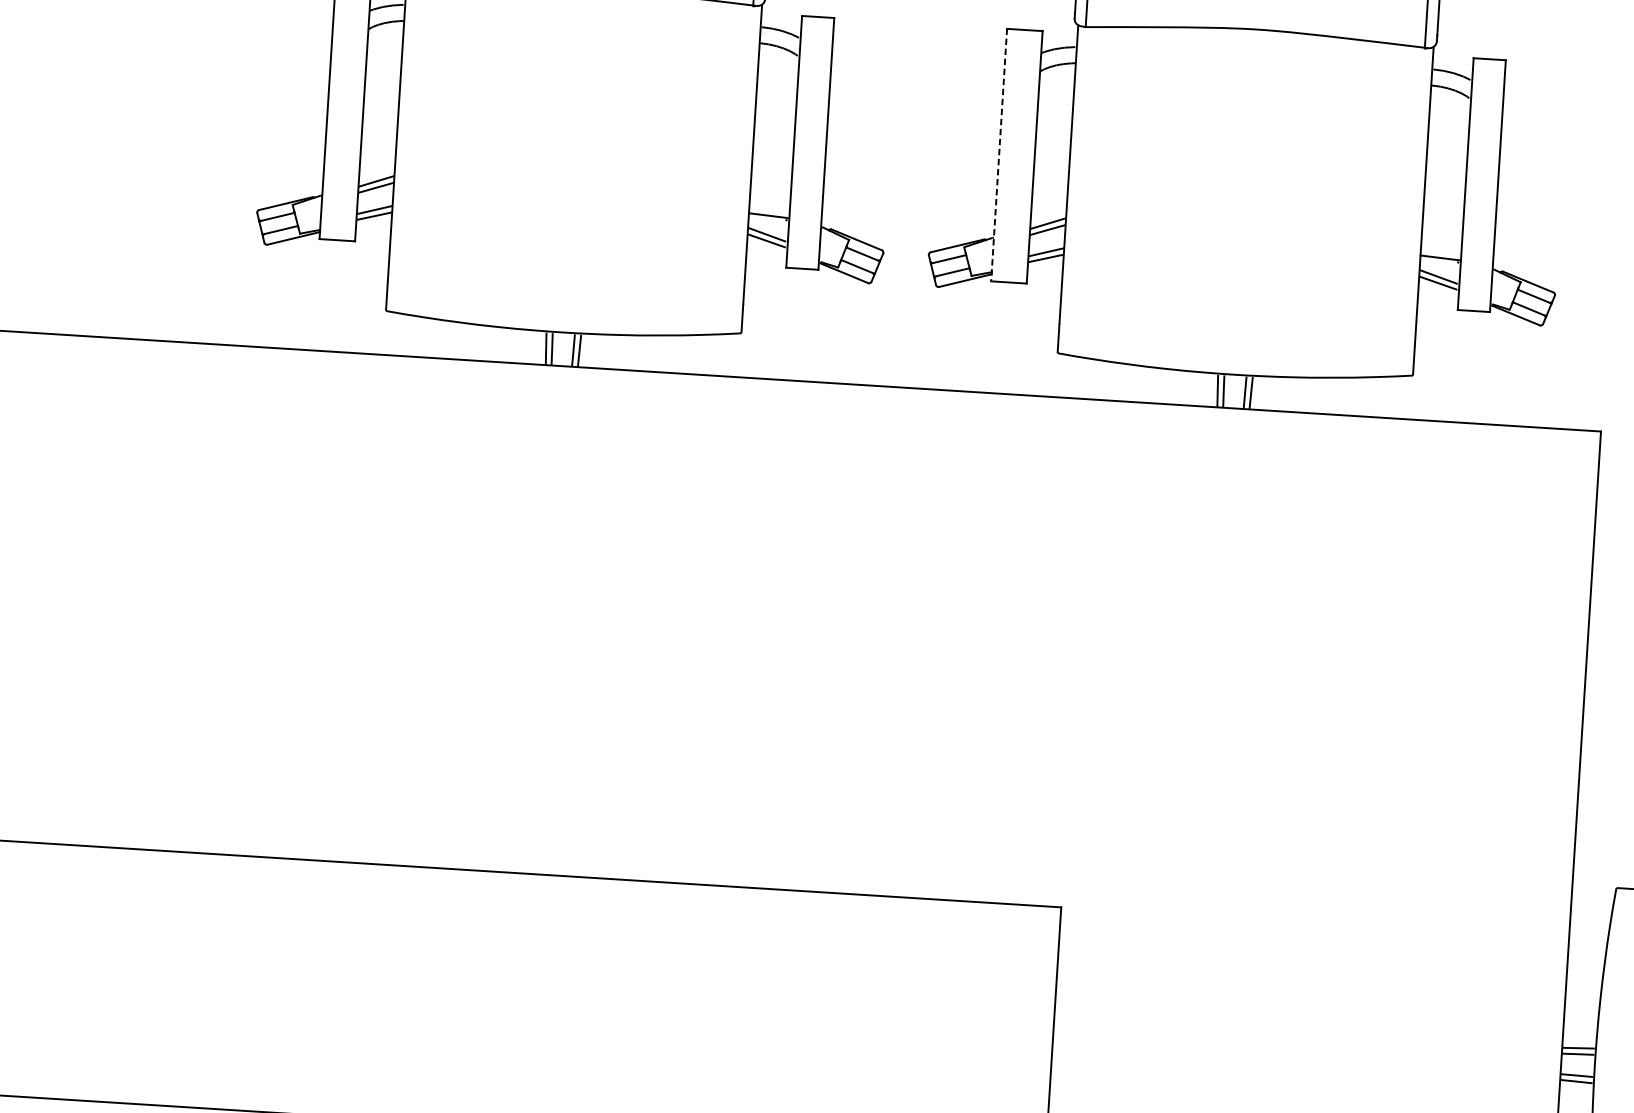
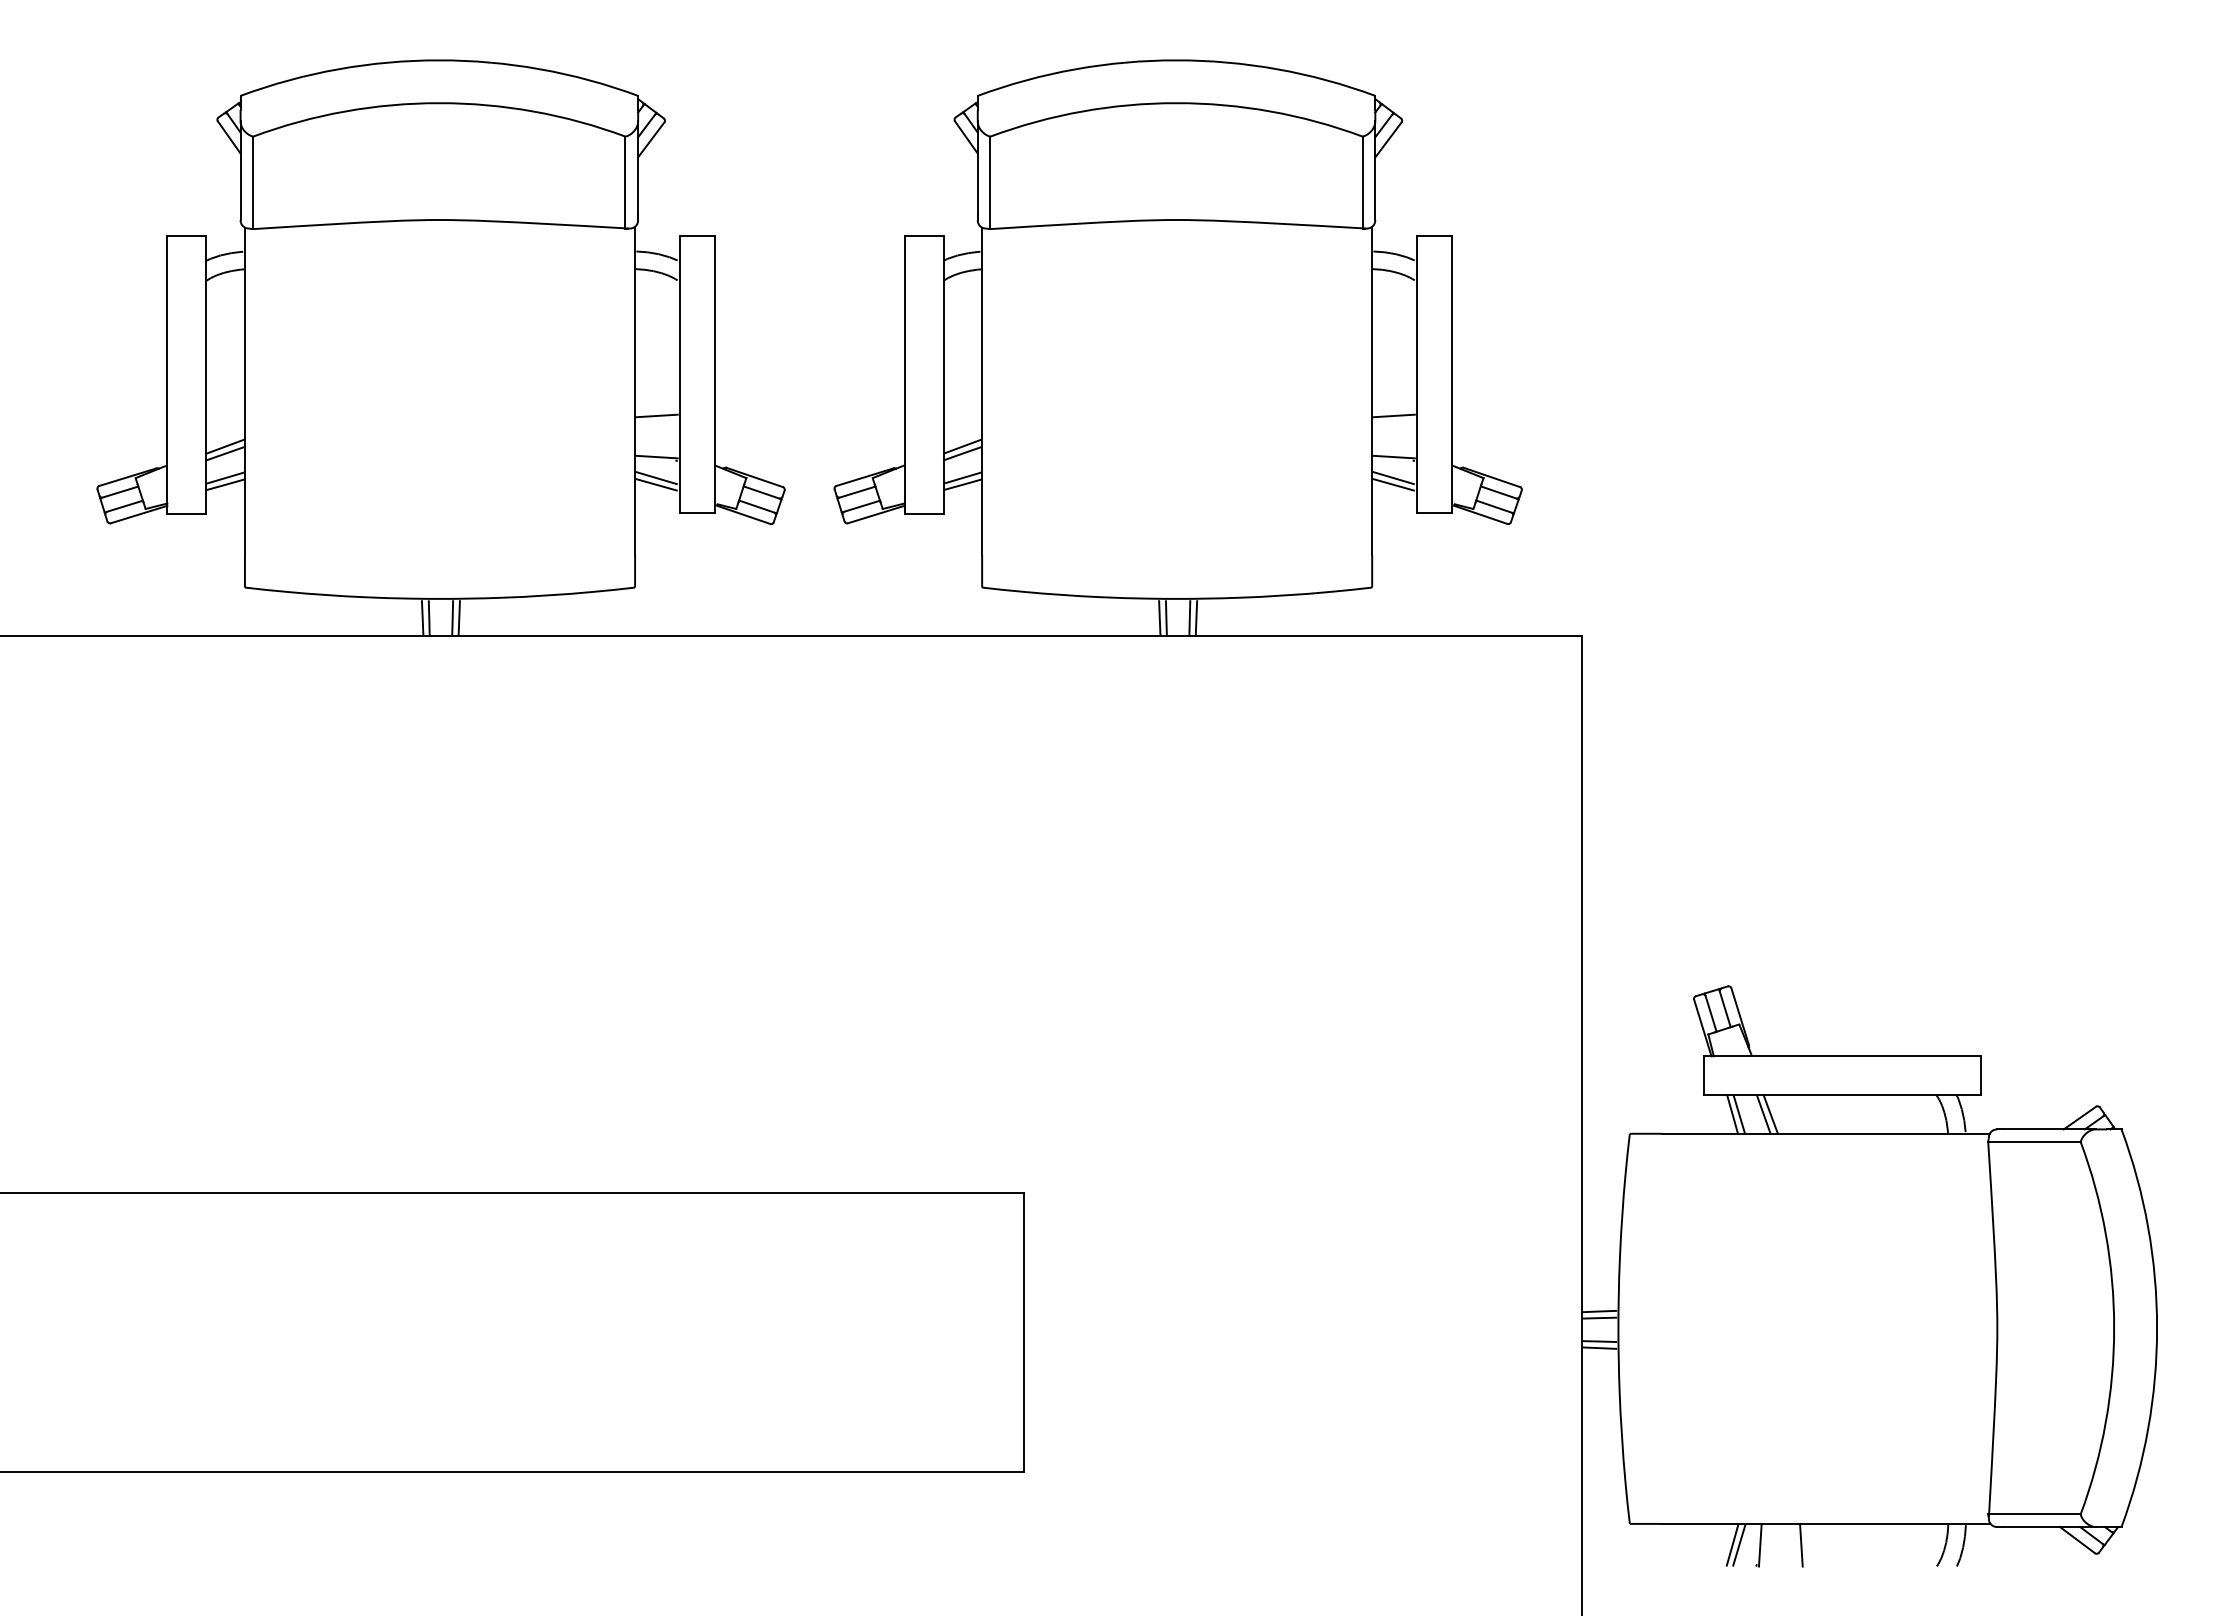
line: (999, 154) -> (904, 374), dashed -> solid
line: (770, 177) -> (656, 415), added
line: (1442, 220) -> (1393, 415), added

